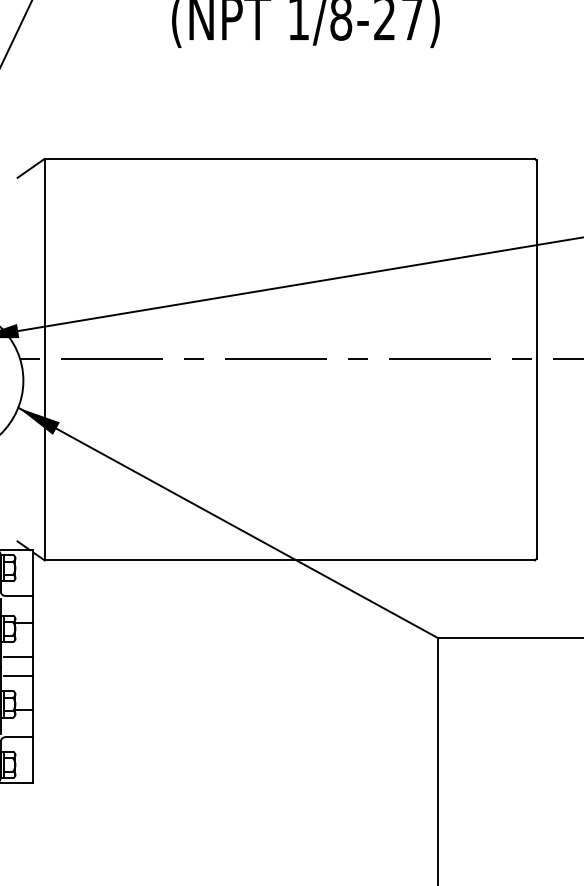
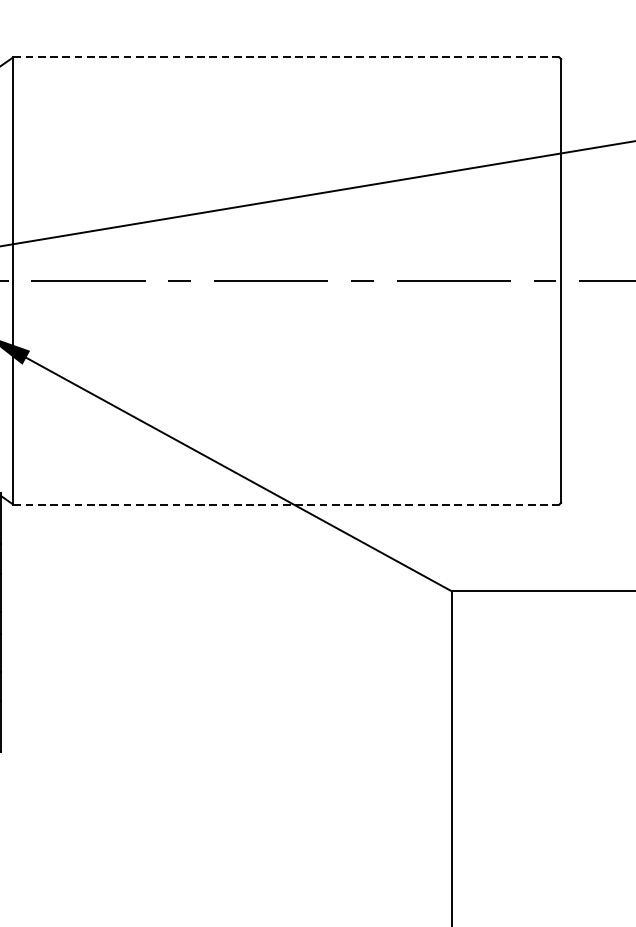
line: (290, 158) -> (287, 56), solid -> dashed
line: (290, 560) -> (287, 504), solid -> dashed

